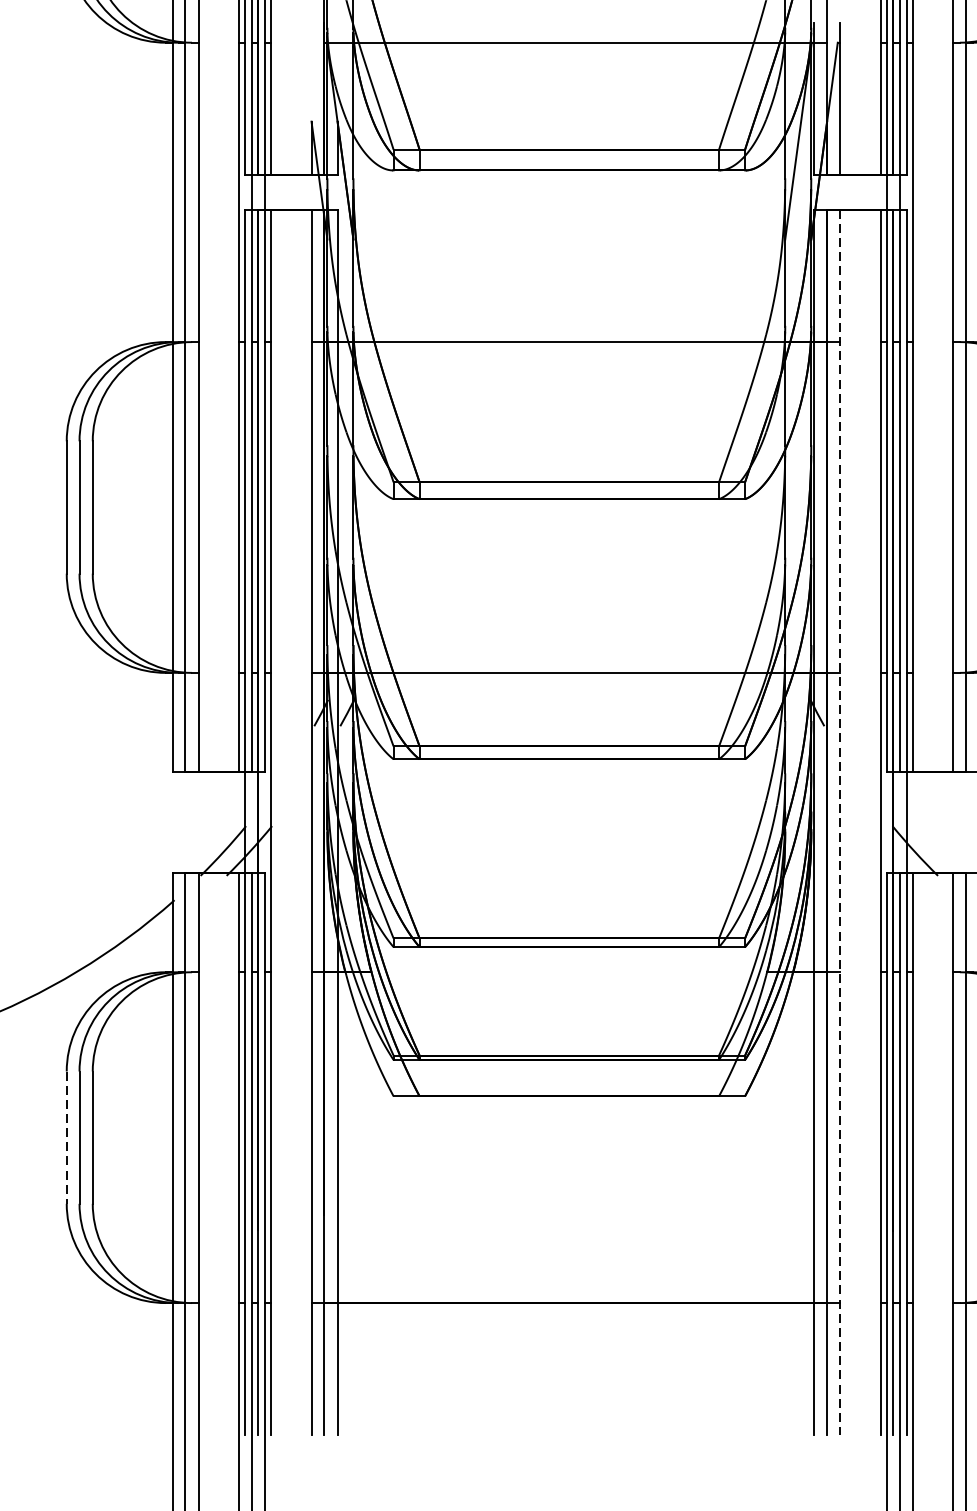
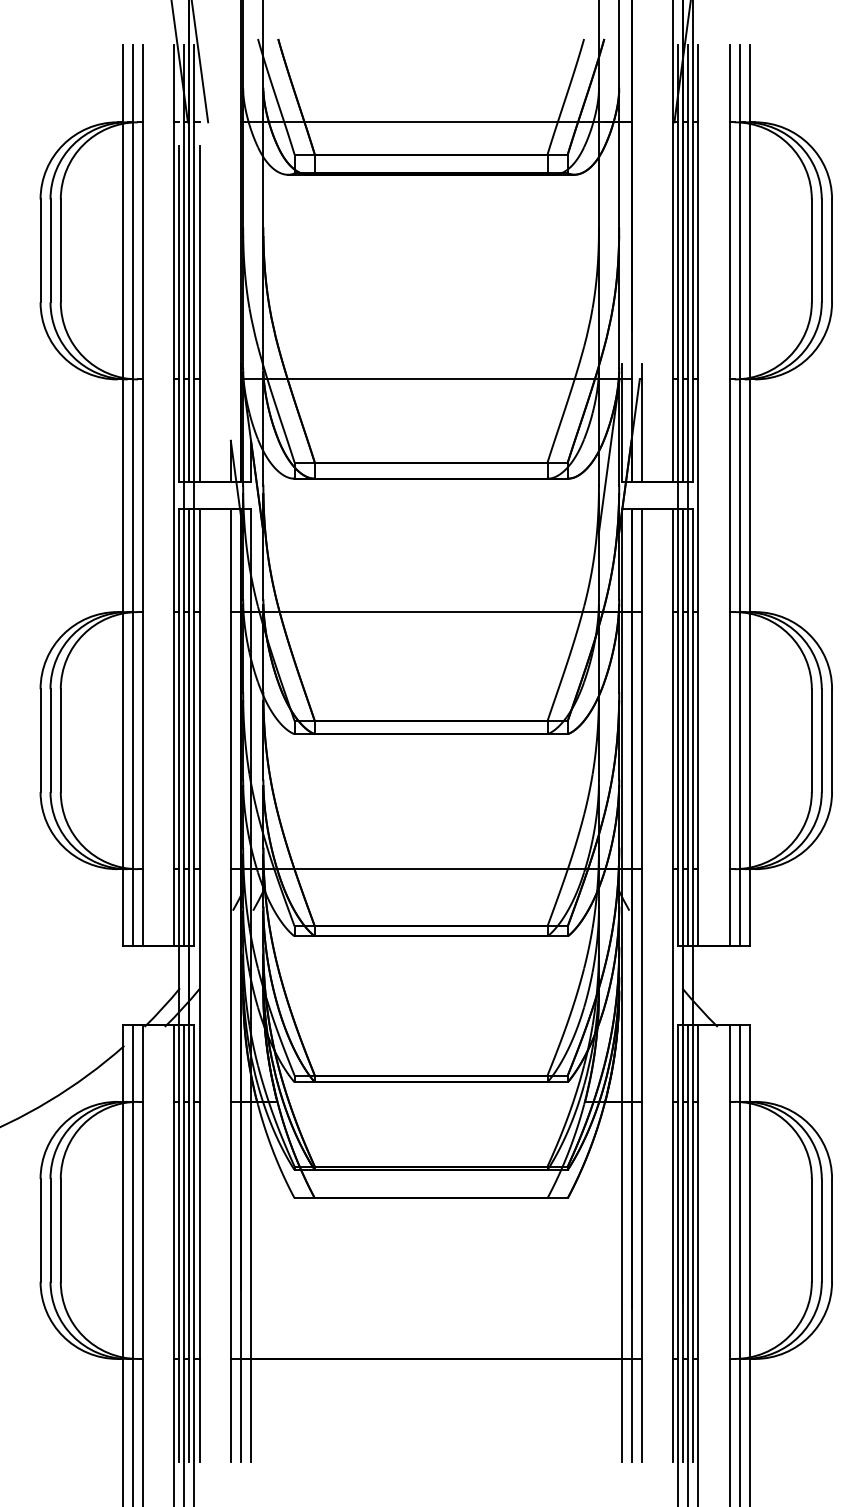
line: (839, 823) -> (641, 986), dashed -> solid
line: (66, 1137) -> (40, 1230), dashed -> solid

